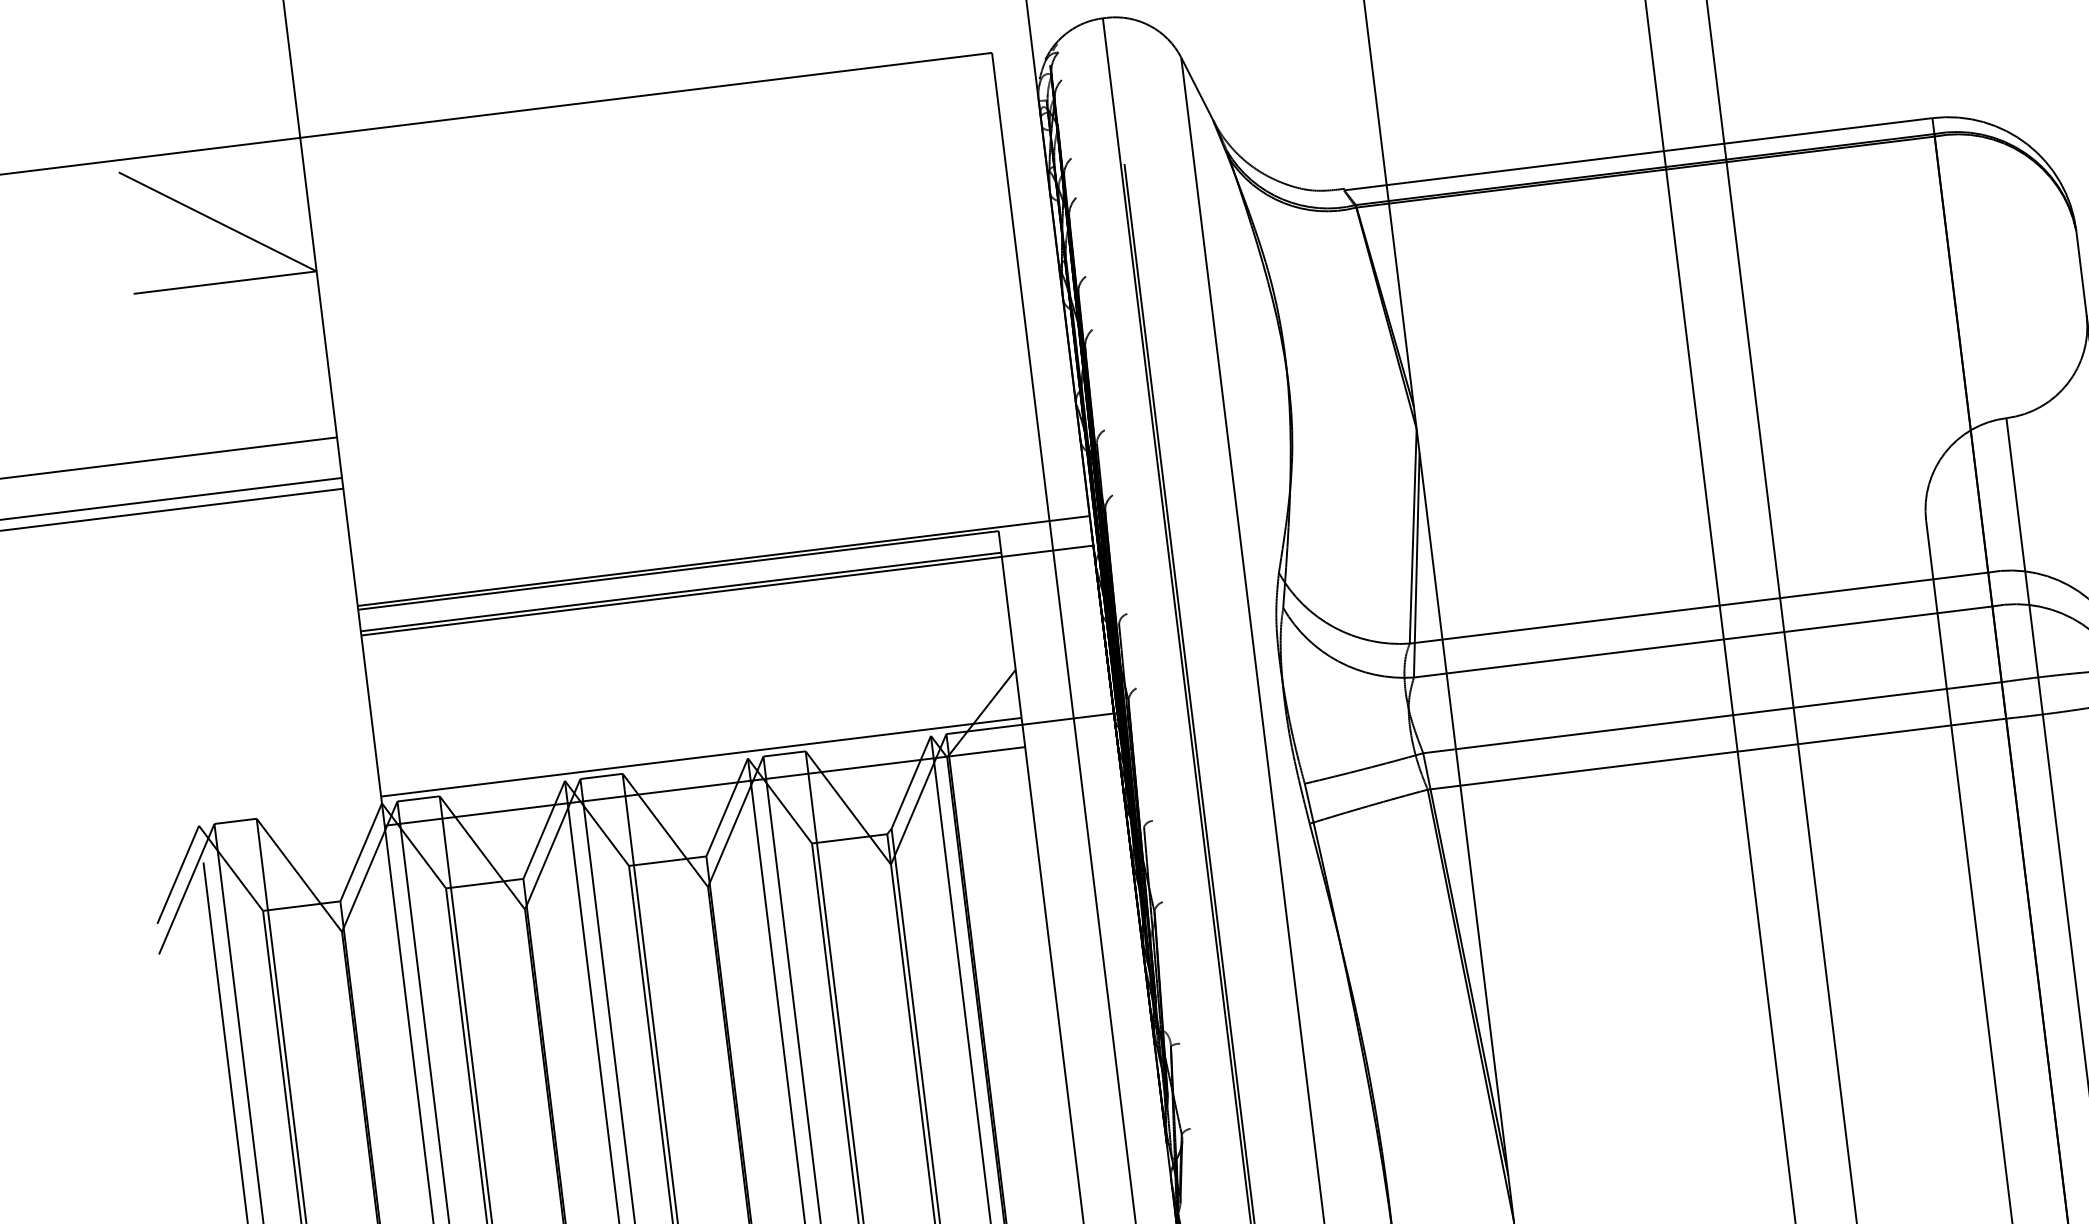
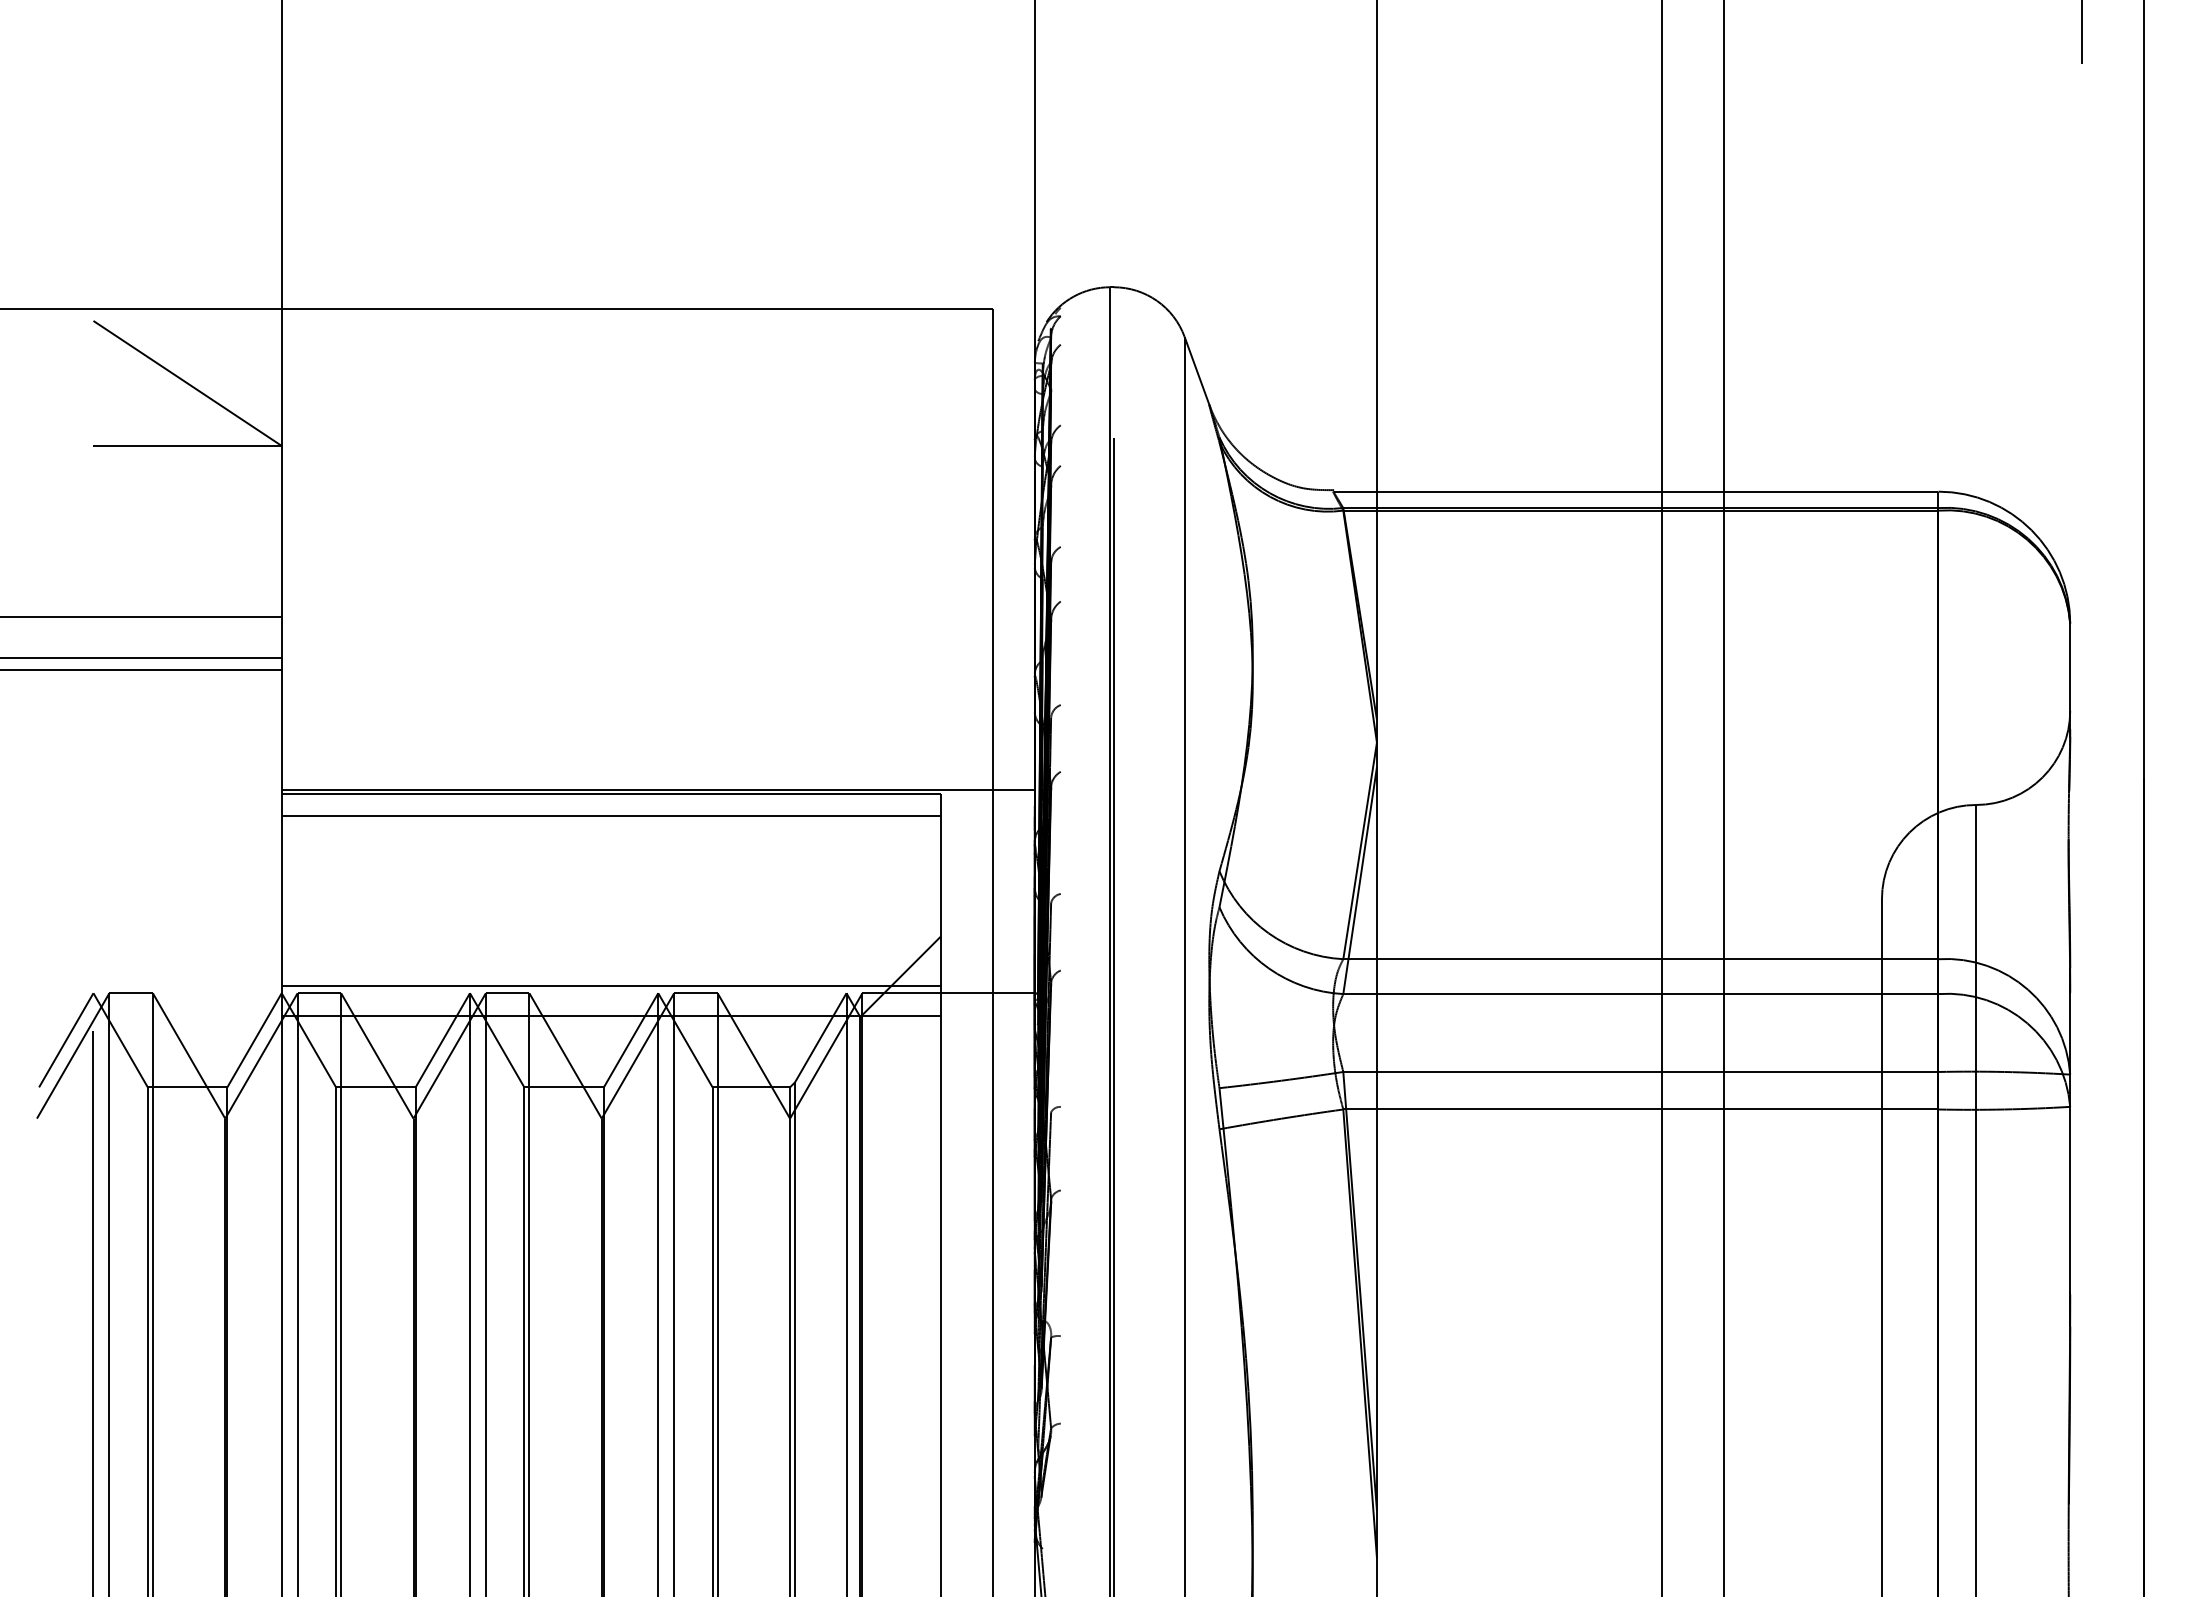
line: (726, 590) -> (657, 820), removed

